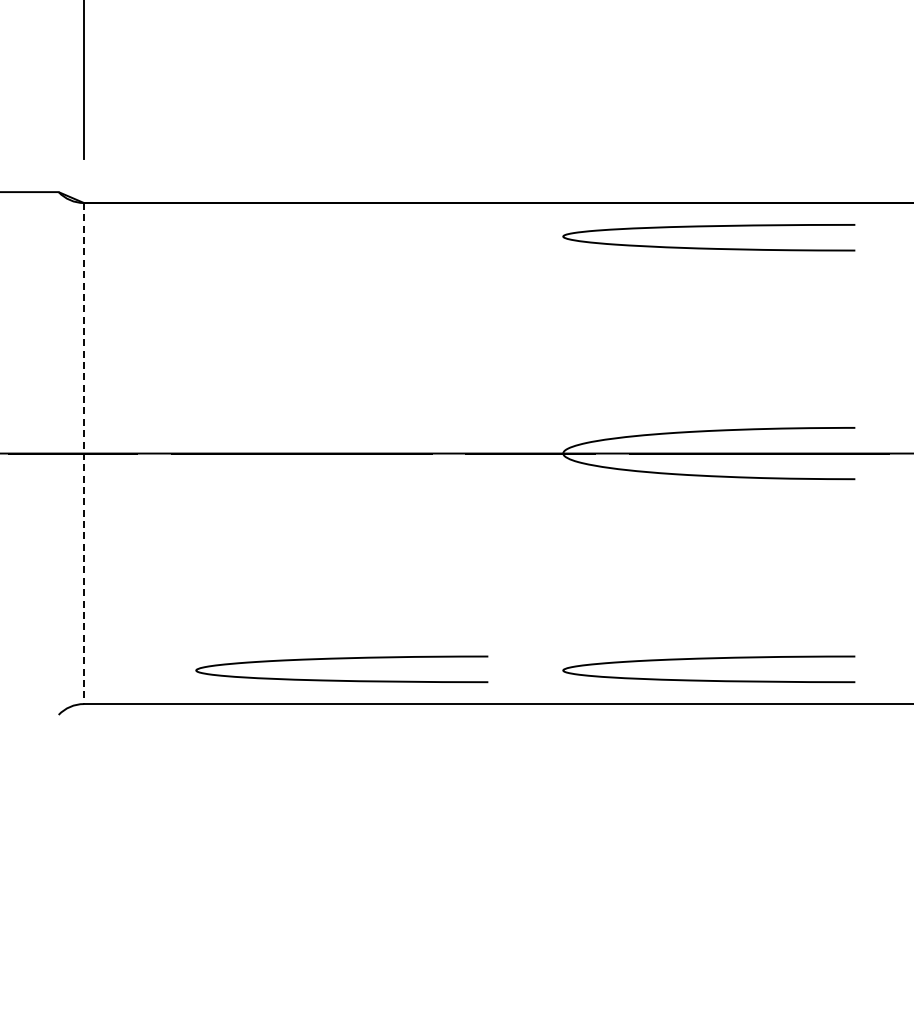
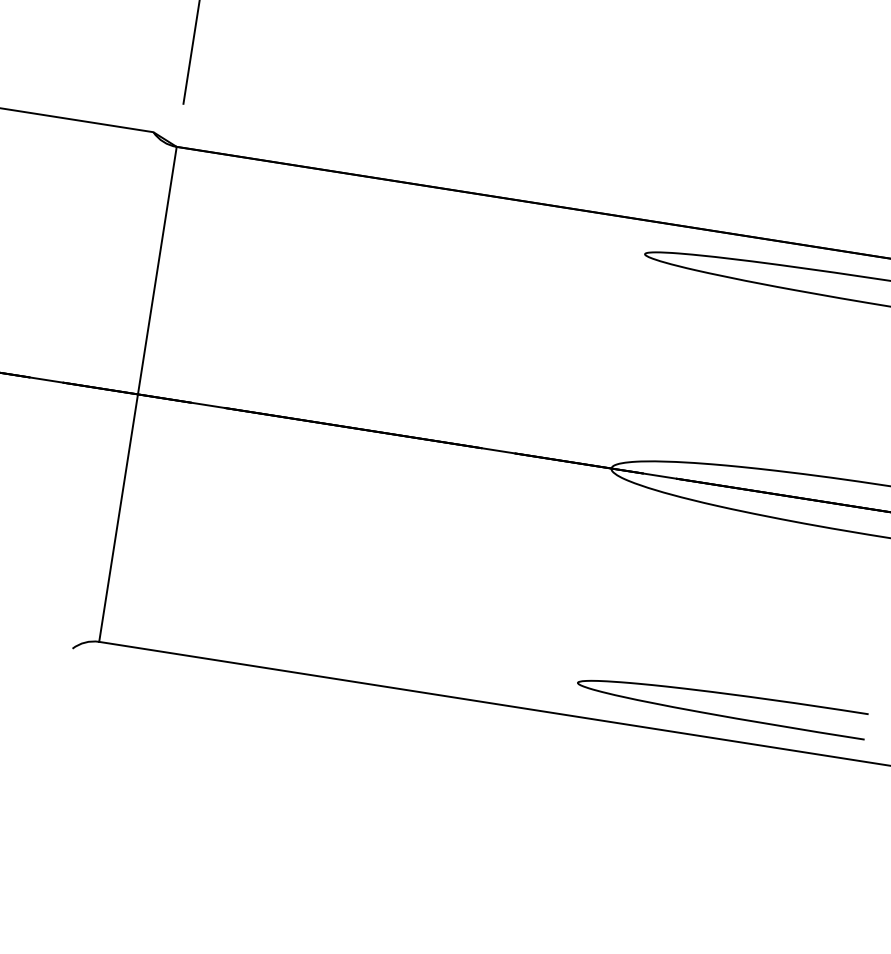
line: (83, 453) -> (137, 394), dashed -> solid
curve: (341, 659) -> (360, 637), removed

